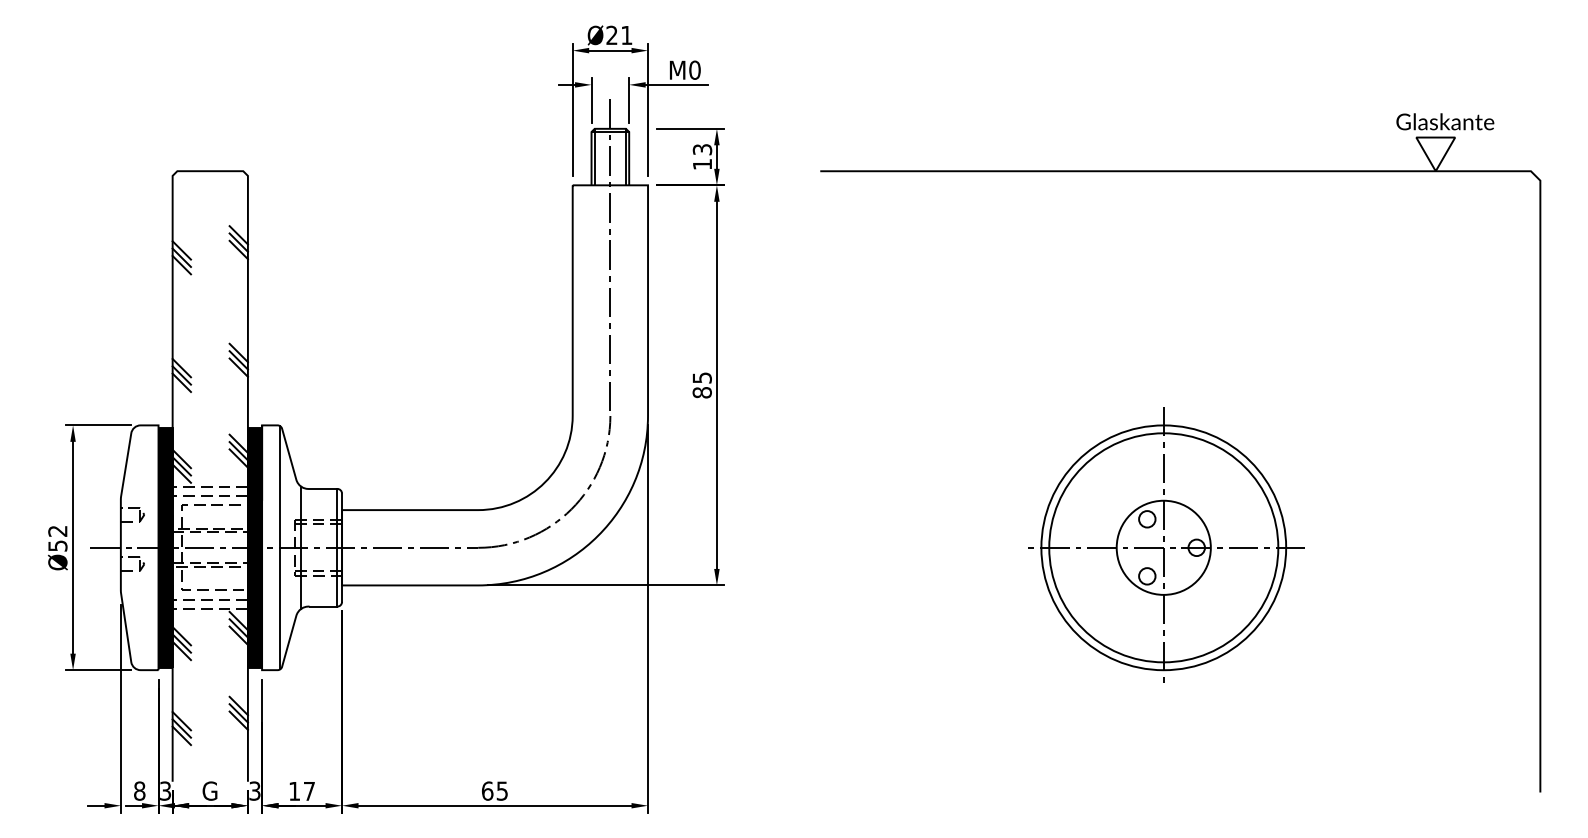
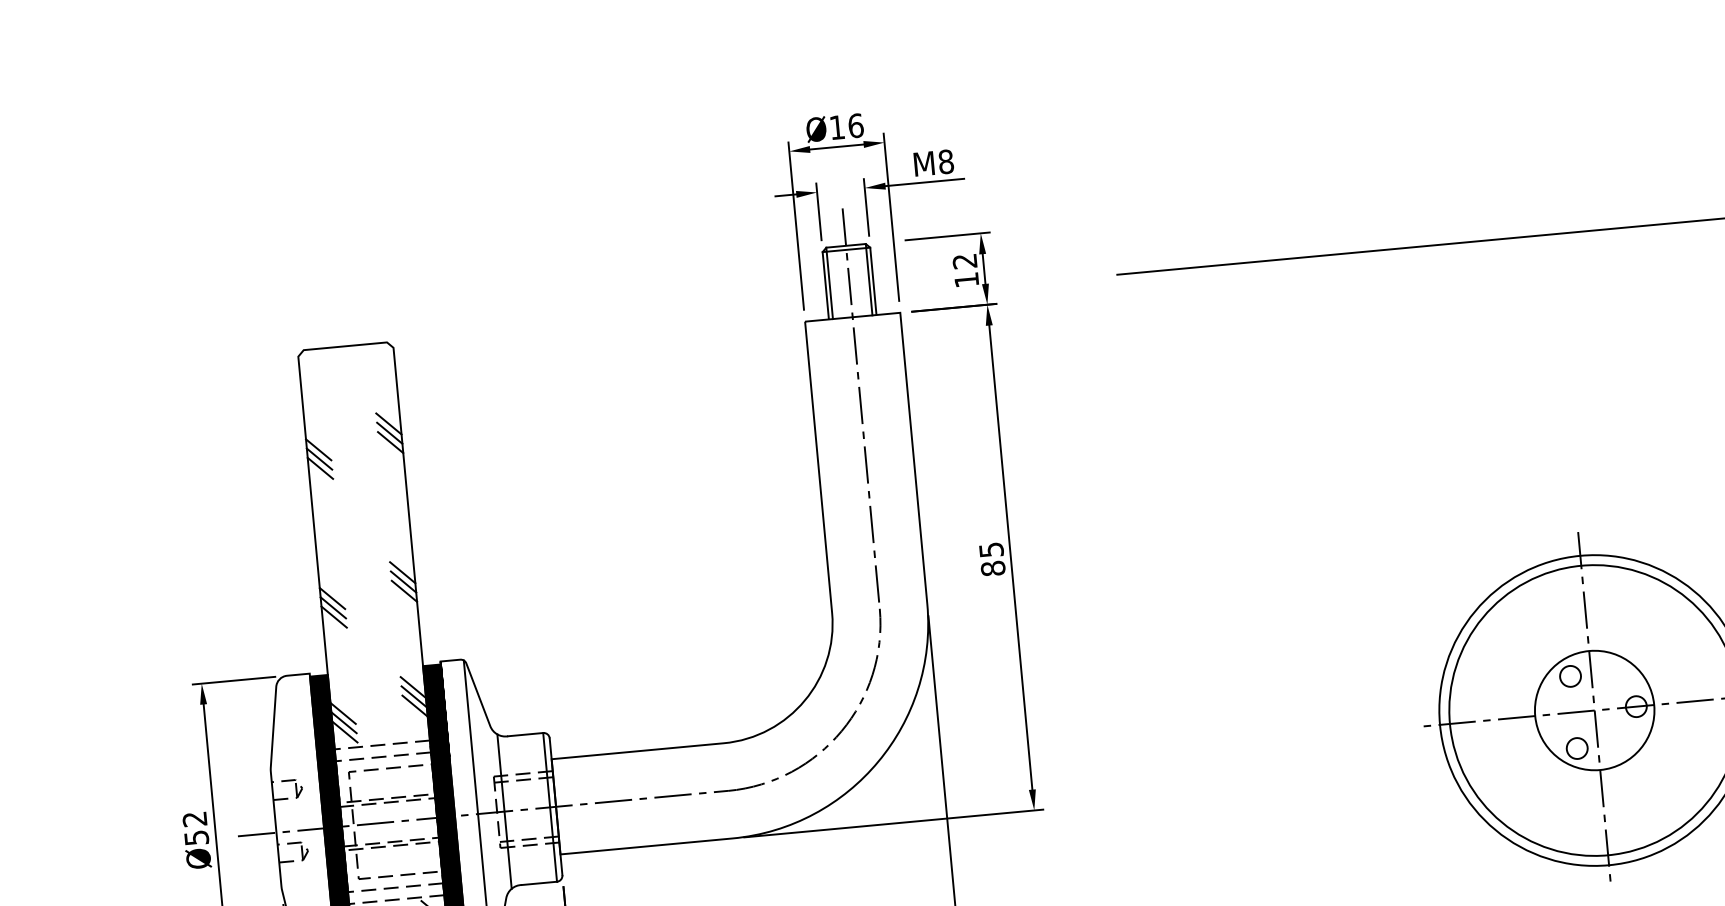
text: (619, 35) -> (846, 126), Ø21 -> Ø16
text: (694, 70) -> (945, 162), M0 -> M8
text: (702, 149) -> (964, 261), 13 -> 12

